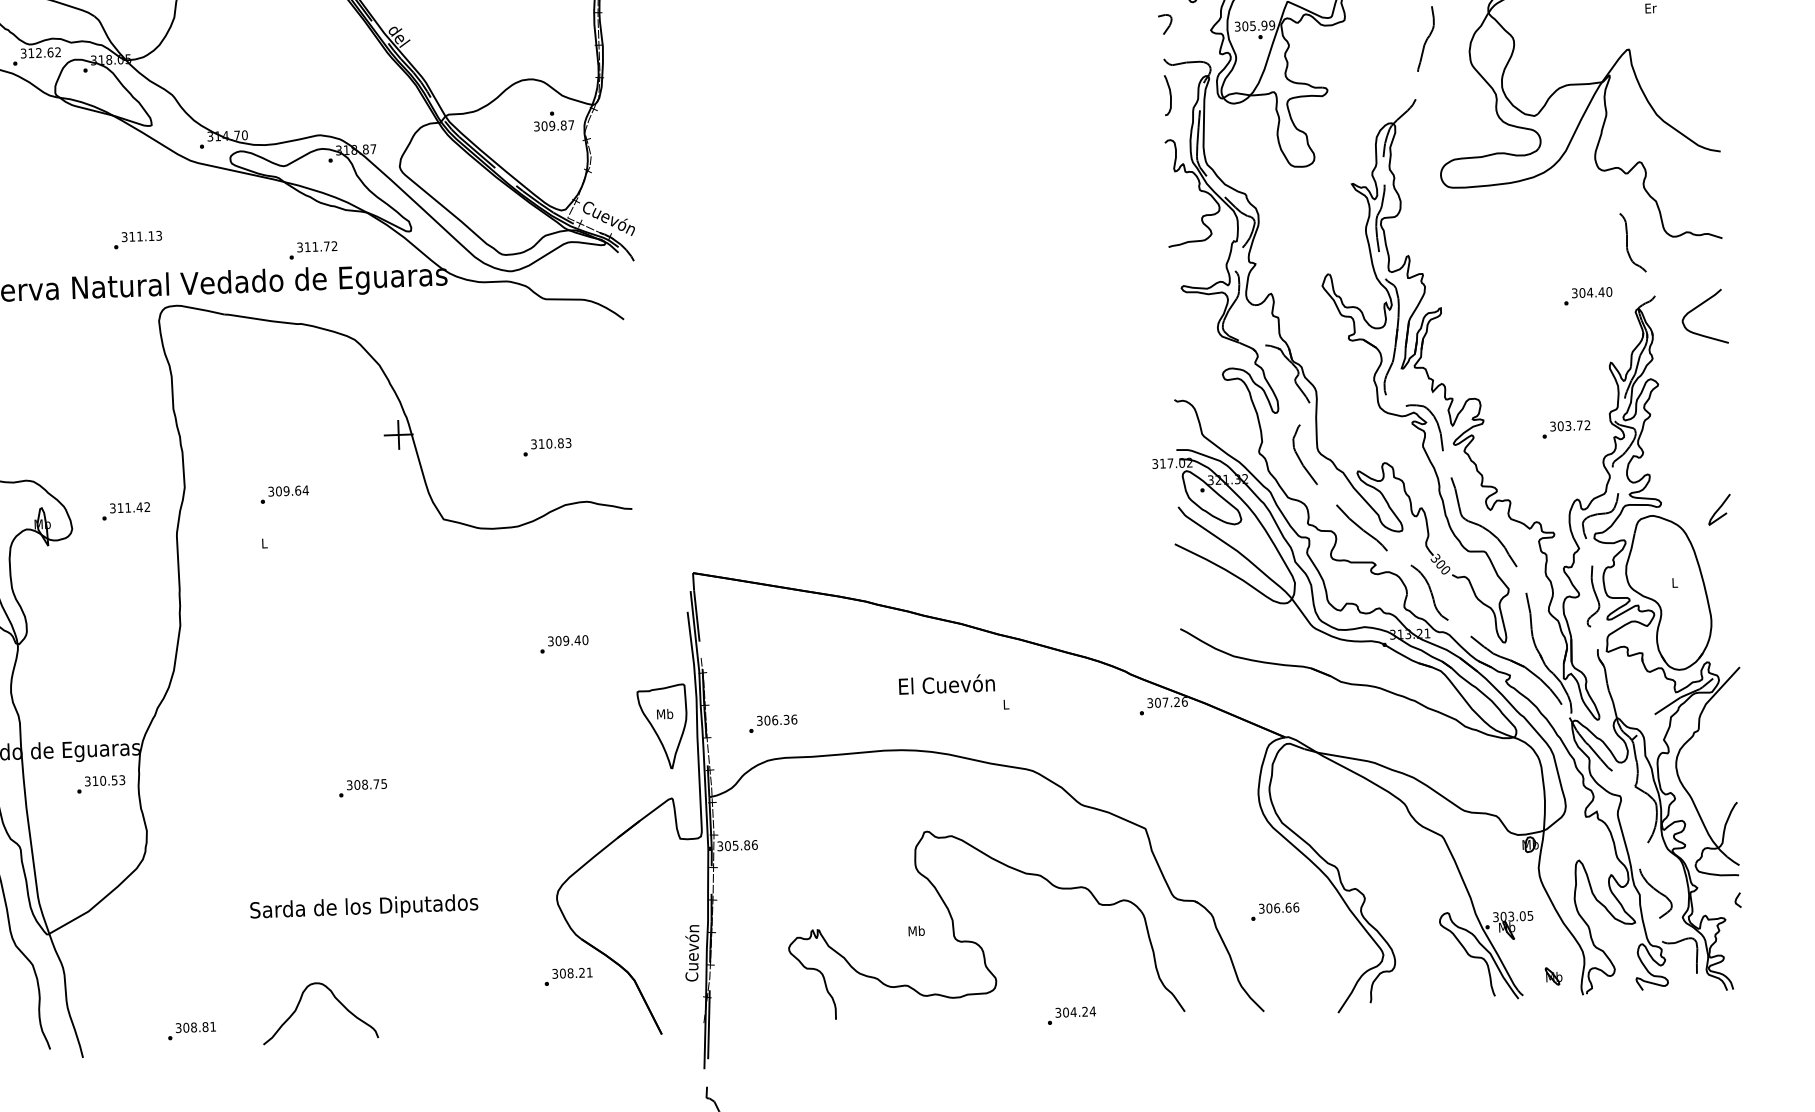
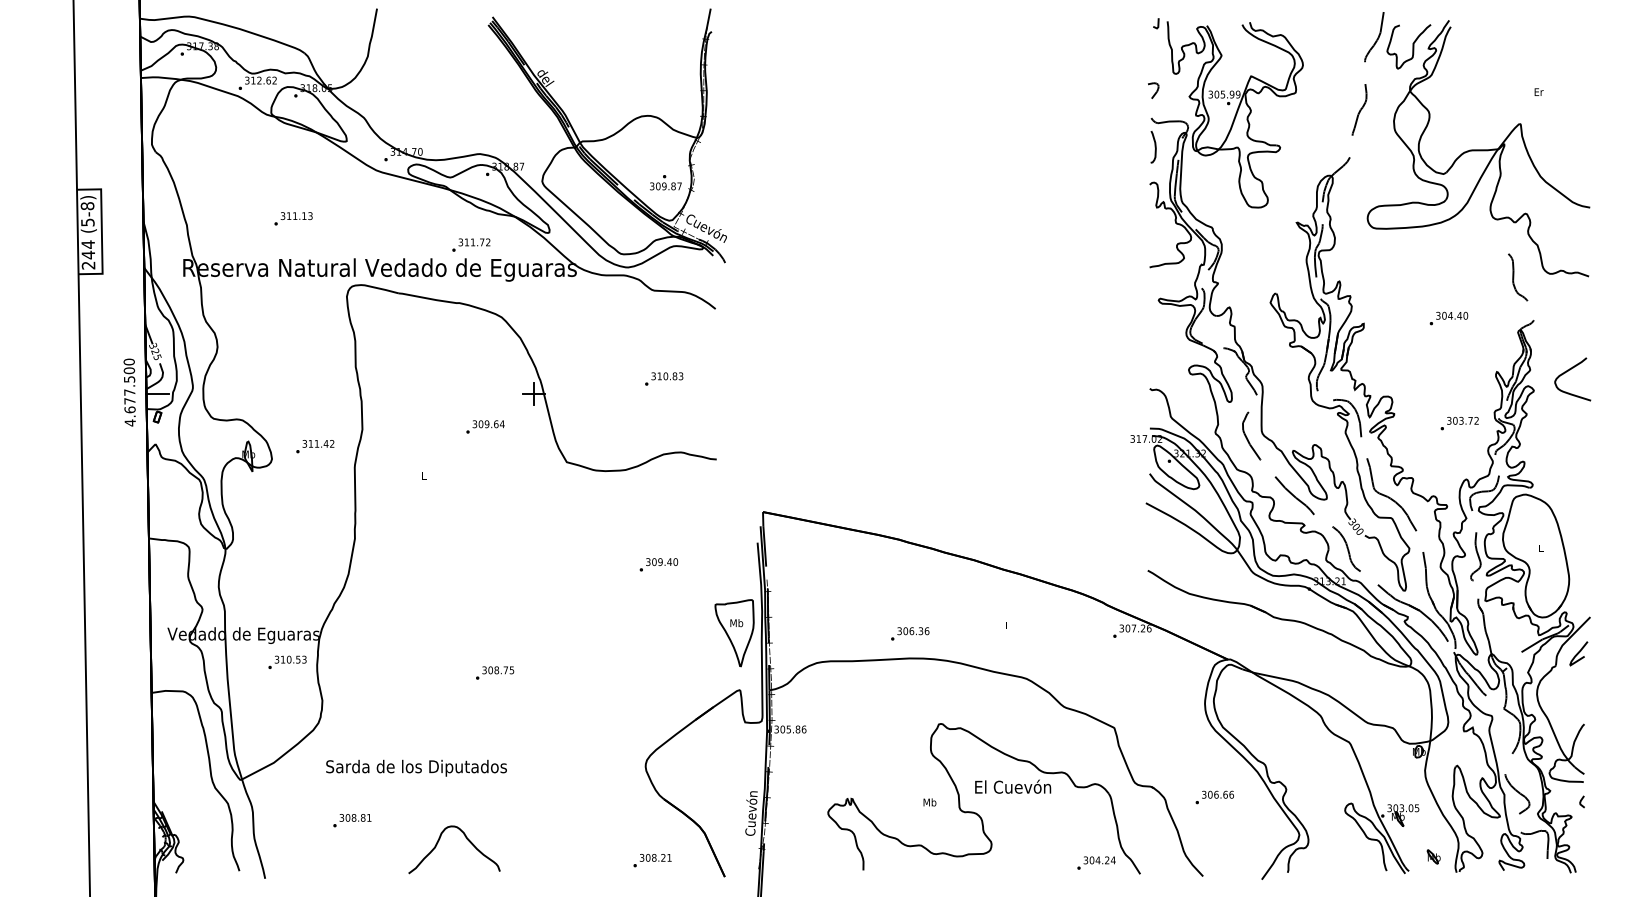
text: (553, 120) -> (665, 182), moved
text: (137, 239) -> (293, 218), moved
text: (1587, 296) -> (1448, 318), moved
curve: (1699, 307) -> (1568, 371), moved
text: (547, 446) -> (664, 378), moved
text: (284, 494) -> (485, 426), moved
curve: (1719, 509) -> (1578, 653), moved
text: (947, 684) -> (1013, 786), moved
text: (773, 723) -> (910, 633), moved
text: (364, 907) -> (416, 767), moved
text: (568, 976) -> (652, 860), moved
text: (1071, 1014) -> (1096, 862), moved
text: (192, 1030) -> (352, 820), moved

